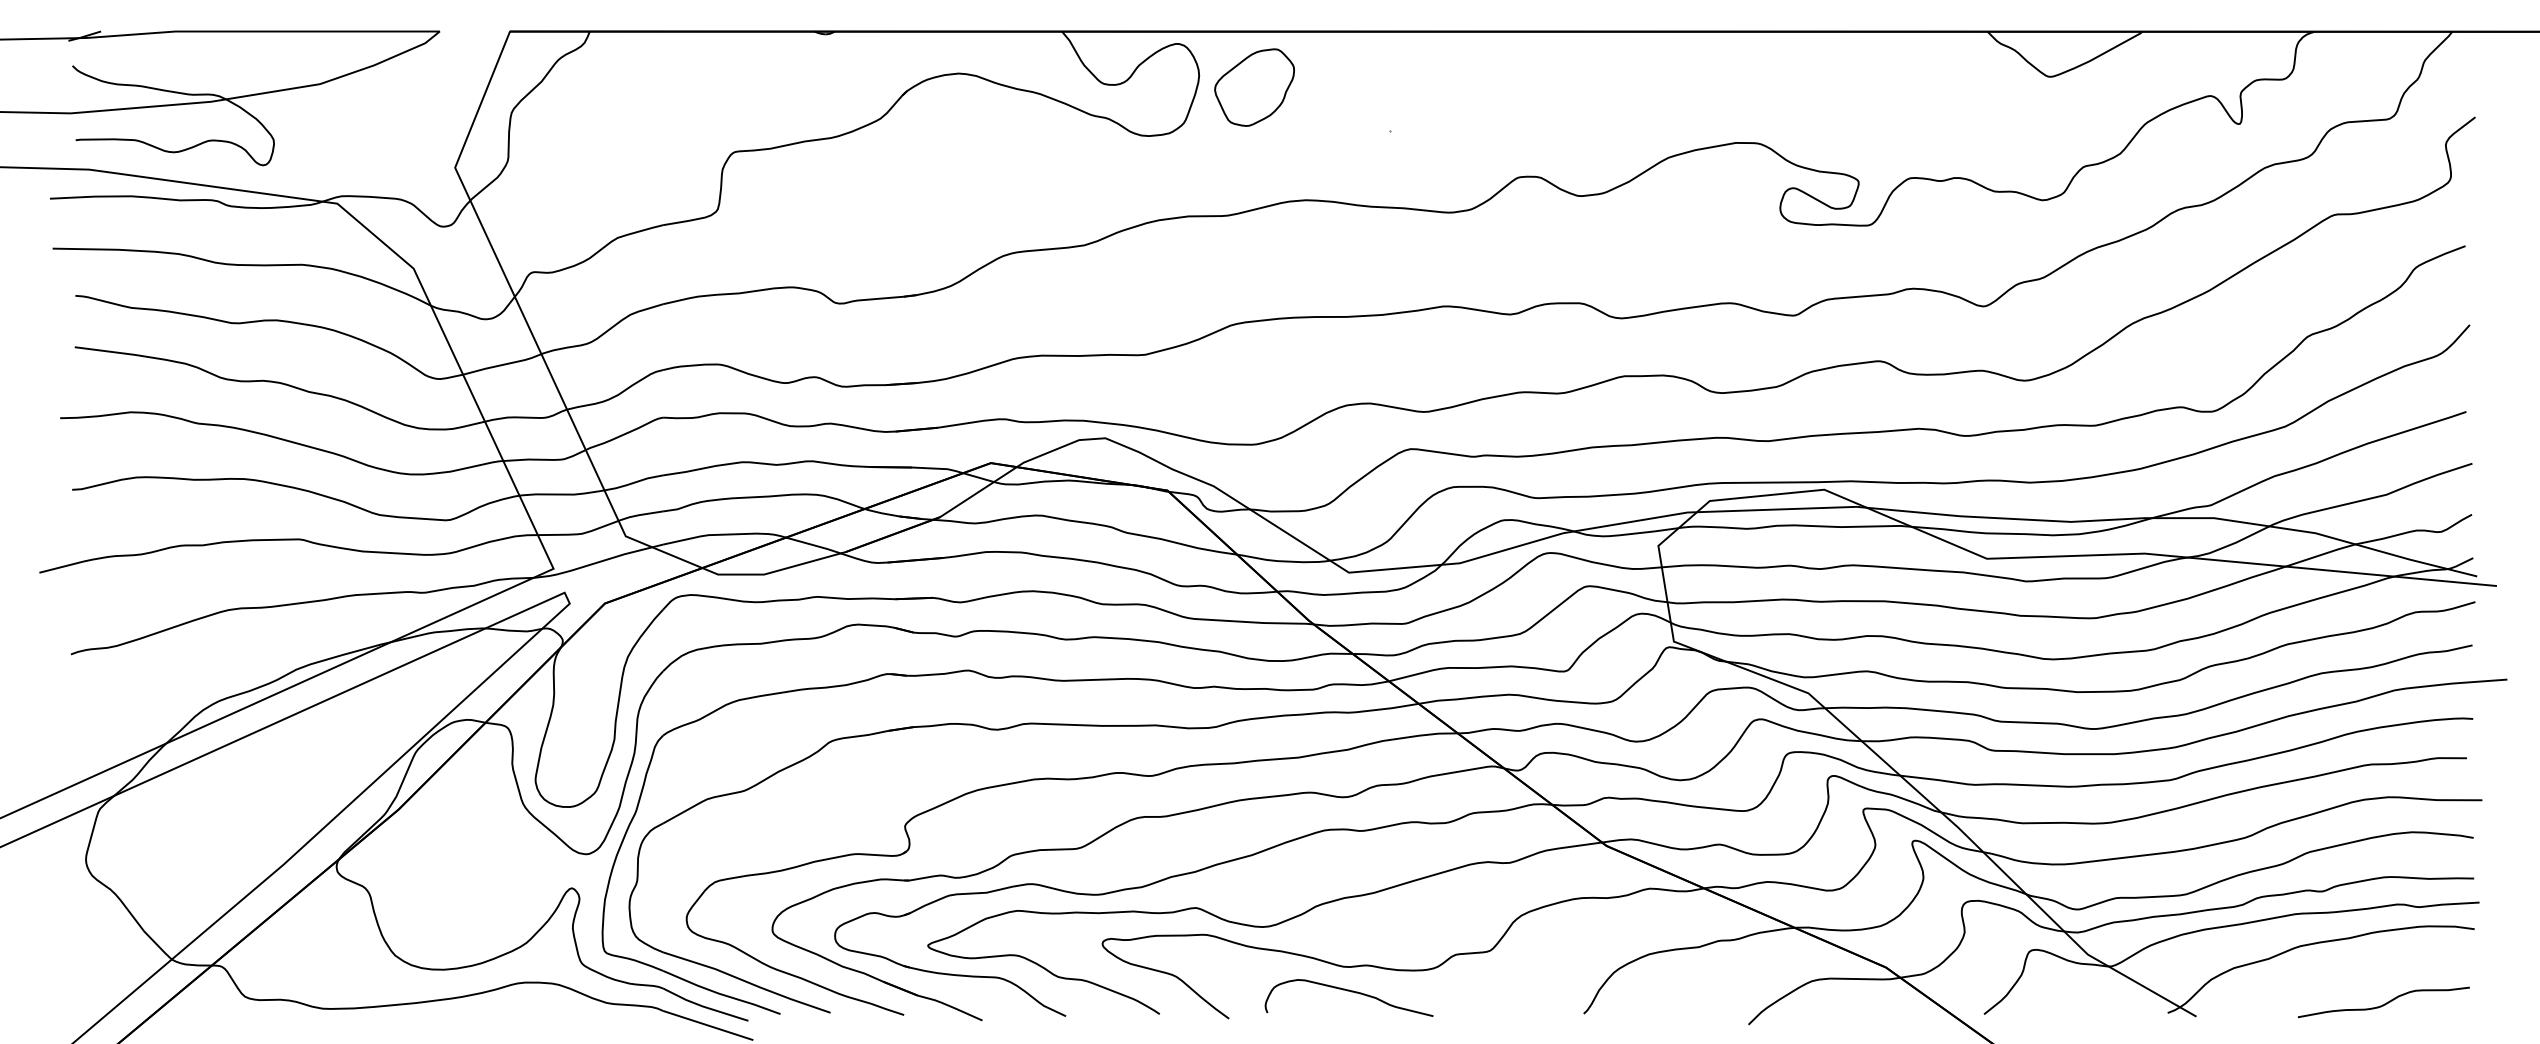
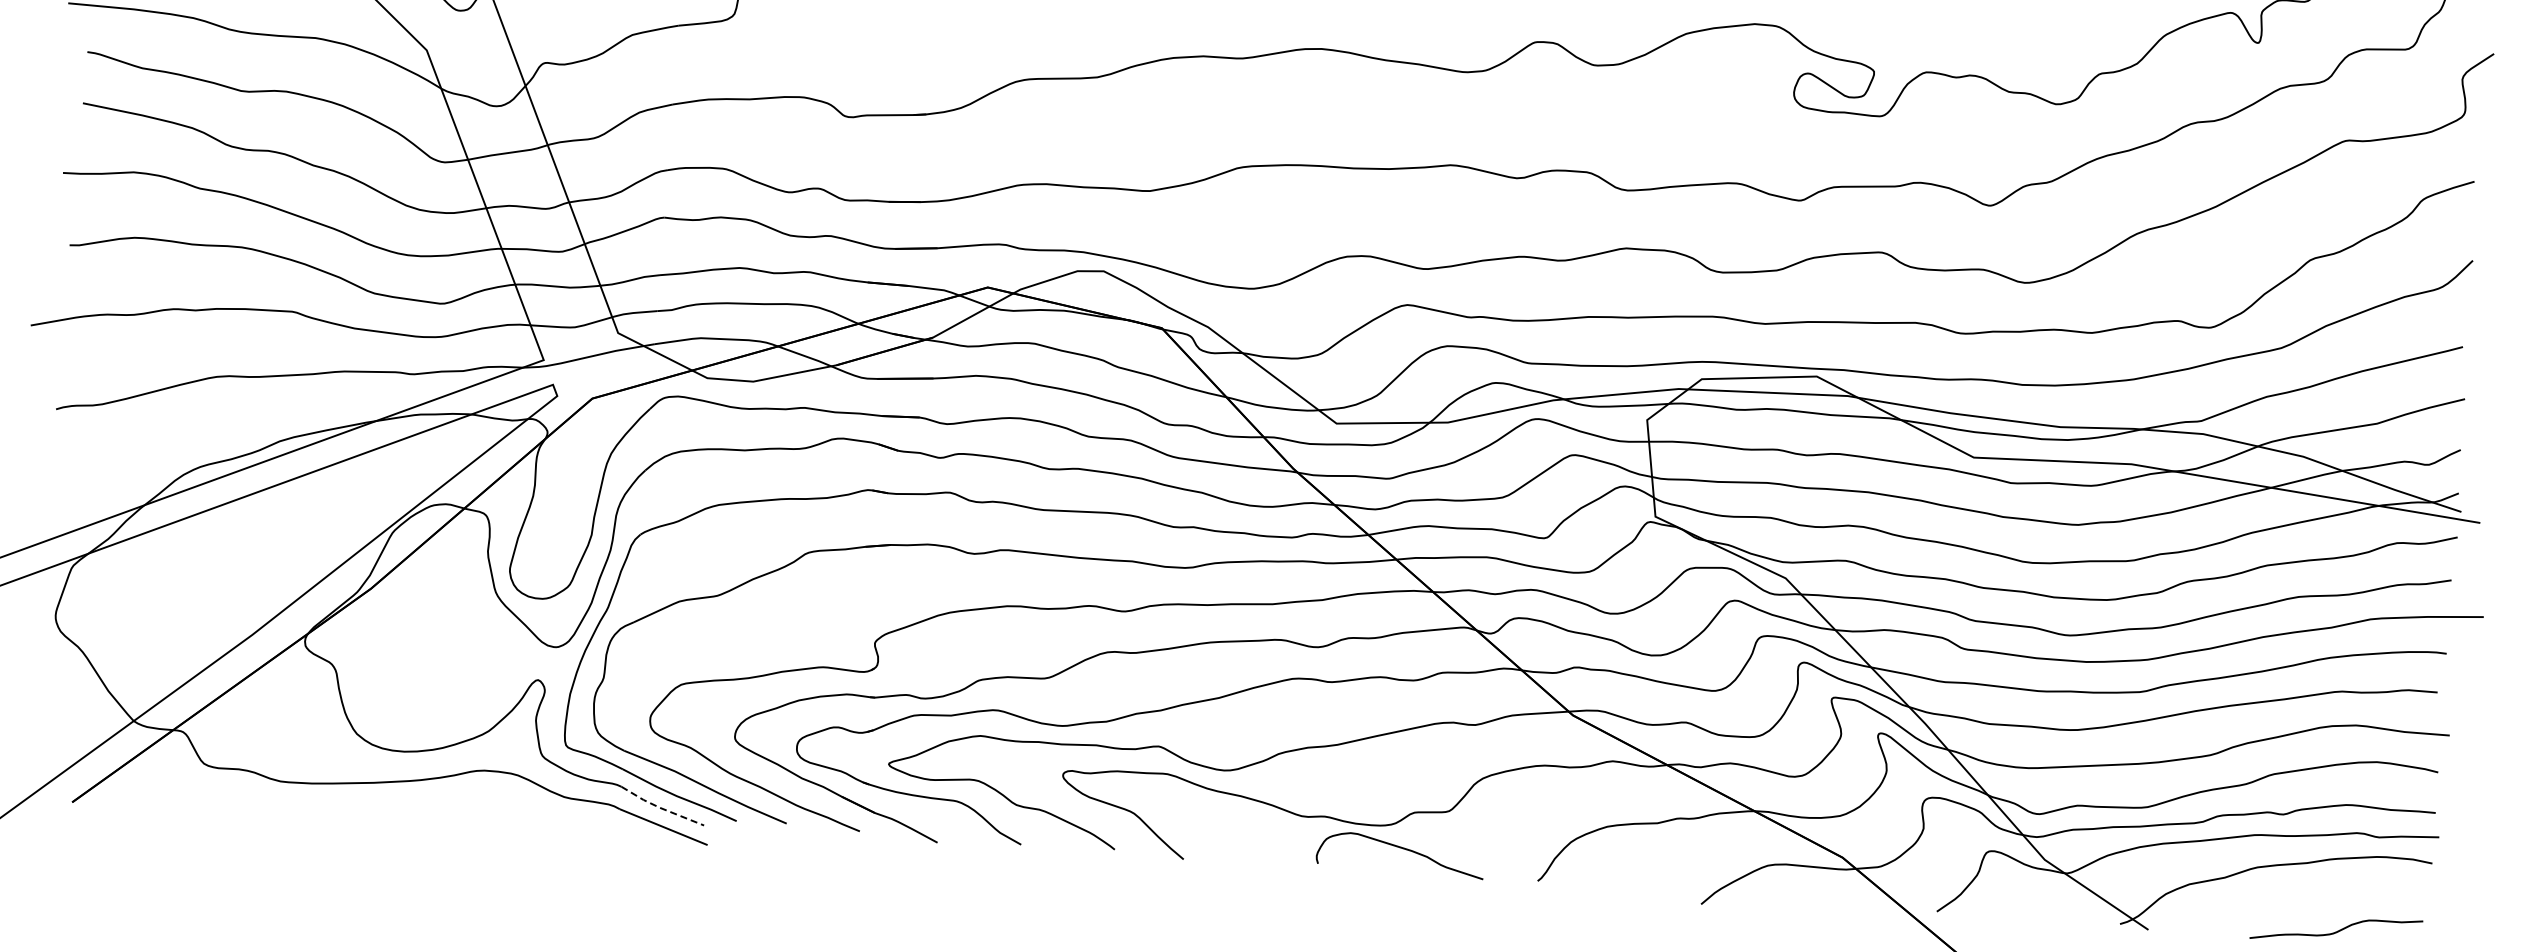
curve: (1351, 992) -> (1403, 849), moved
line: (703, 1006) -> (660, 807), solid -> dashed

